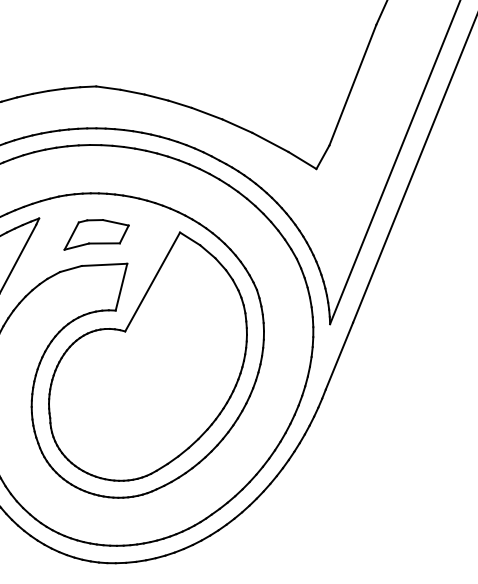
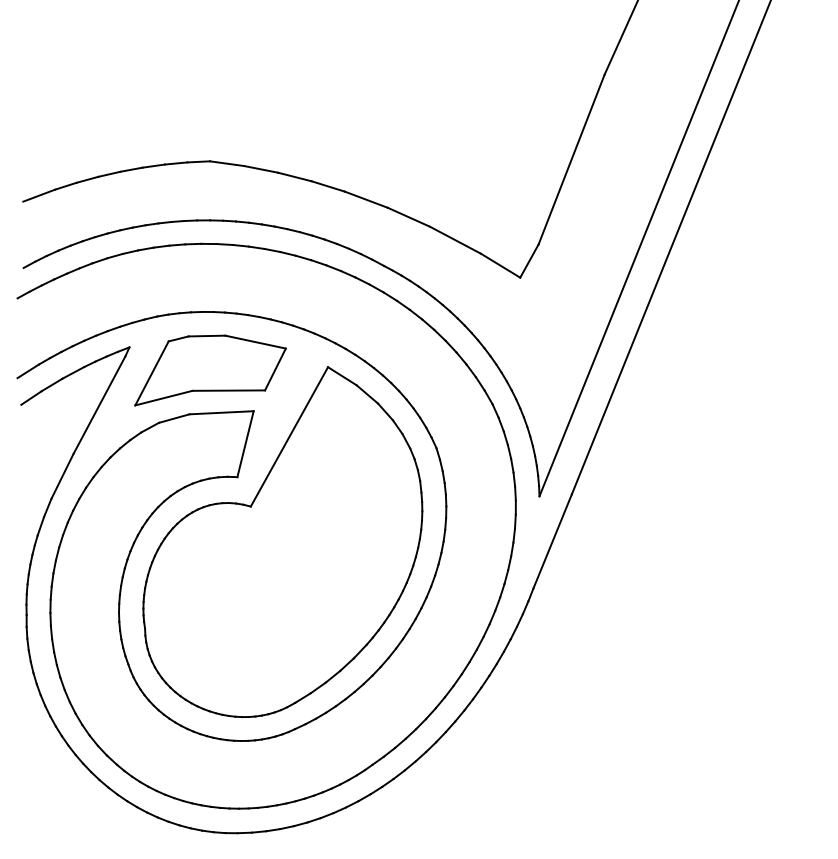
part: (96, 234) -> (210, 370), size x1.67

